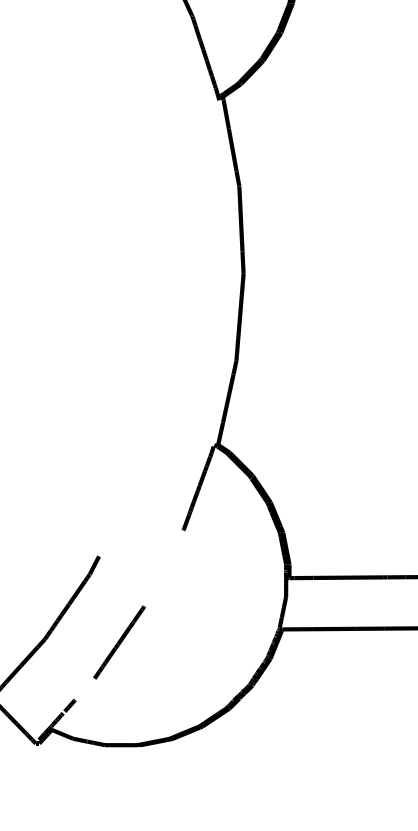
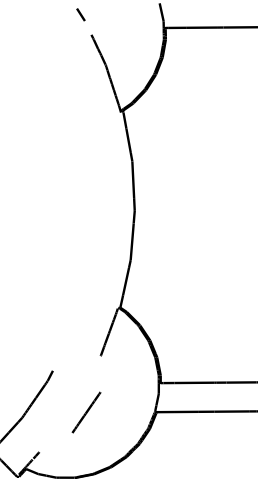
line: (119, 642) -> (86, 412), moved

